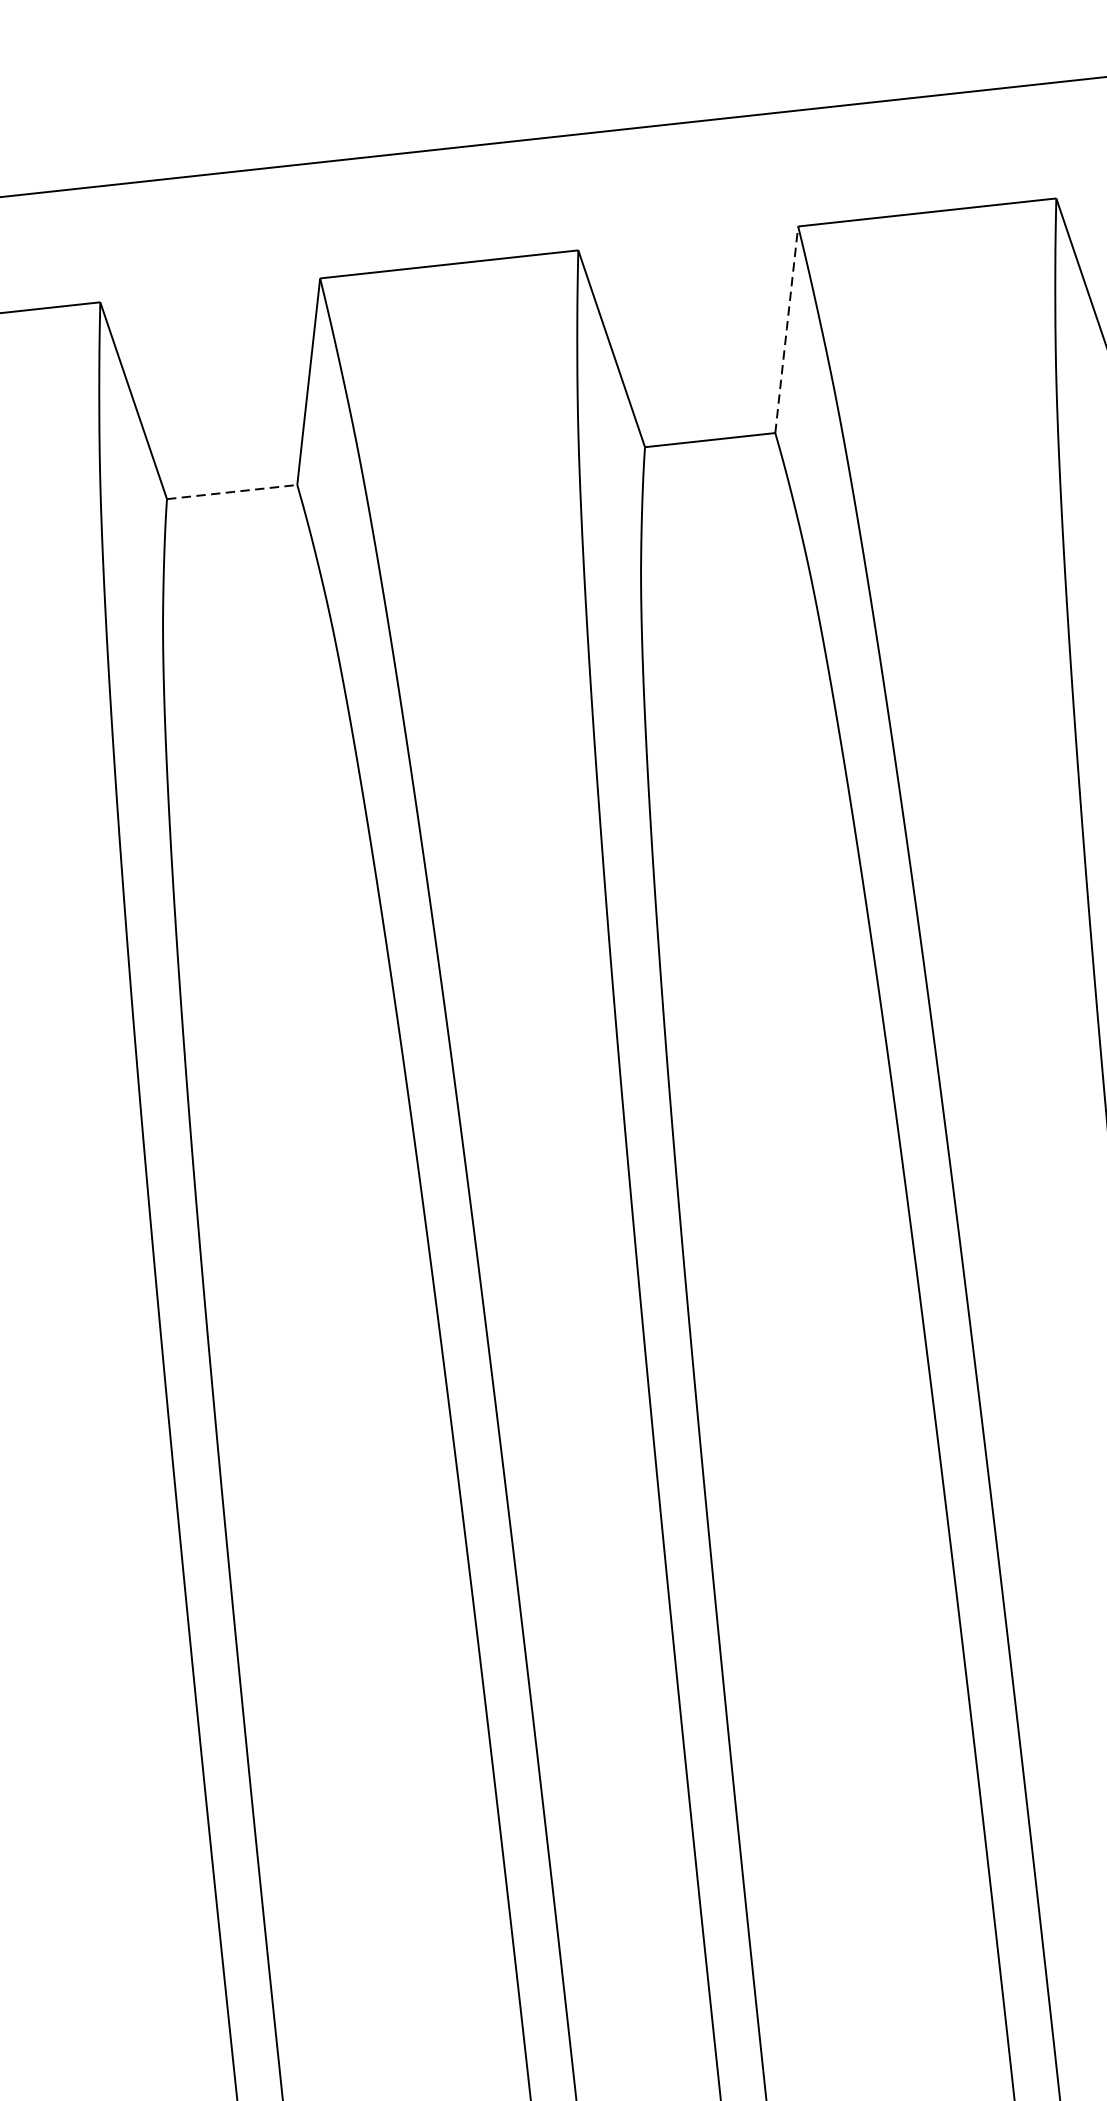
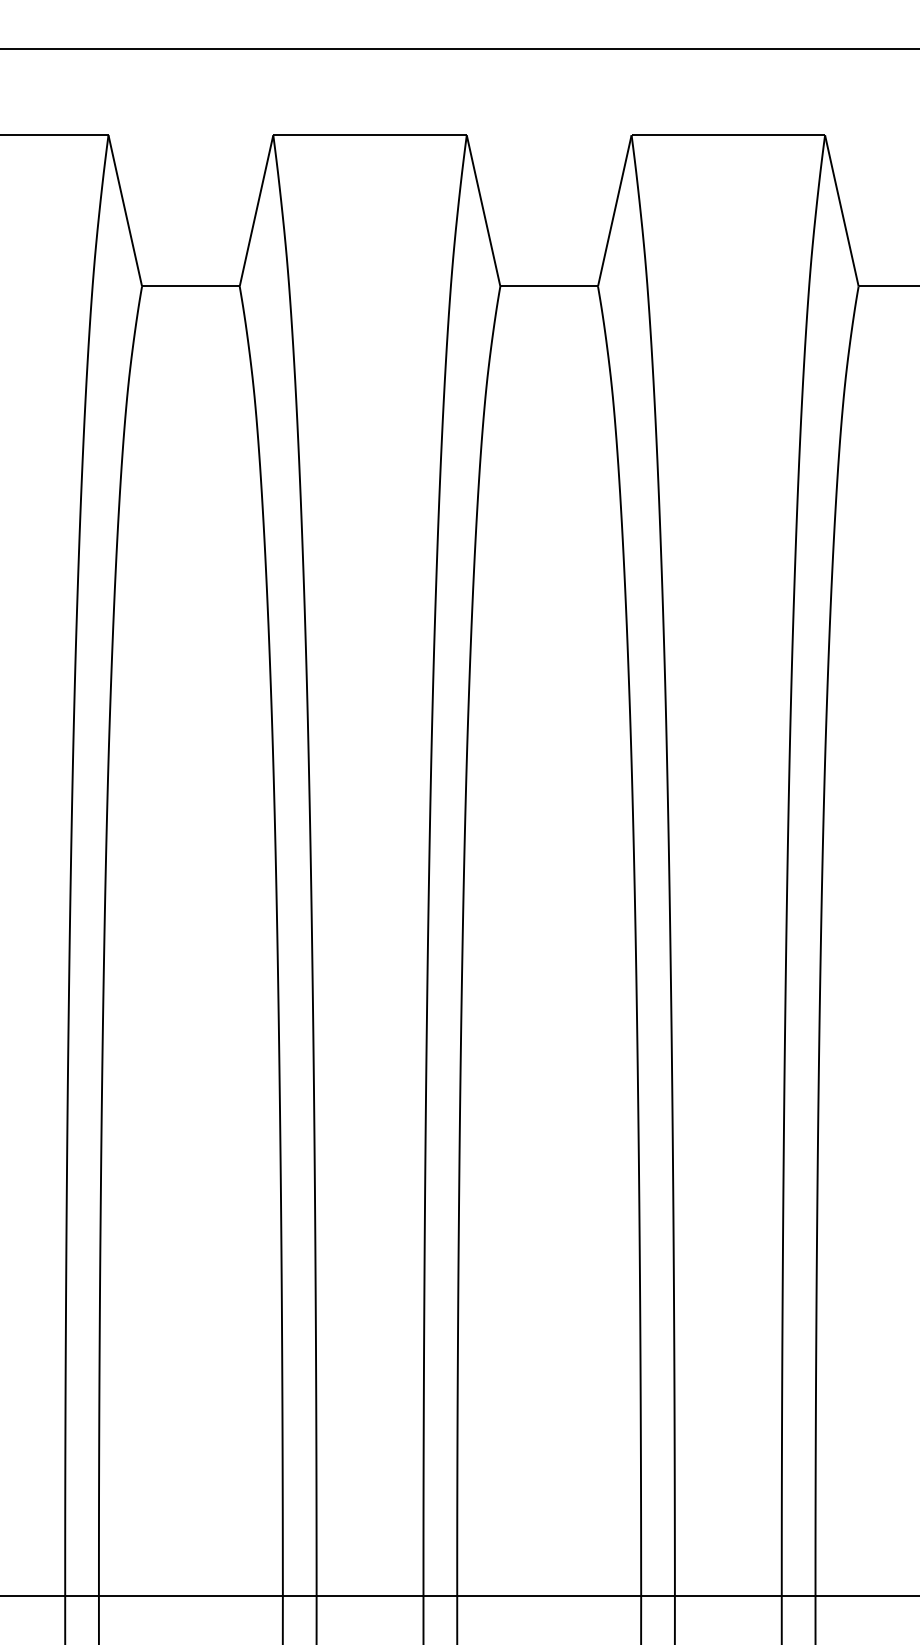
line: (786, 330) -> (614, 211), dashed -> solid
line: (232, 492) -> (191, 286), dashed -> solid

